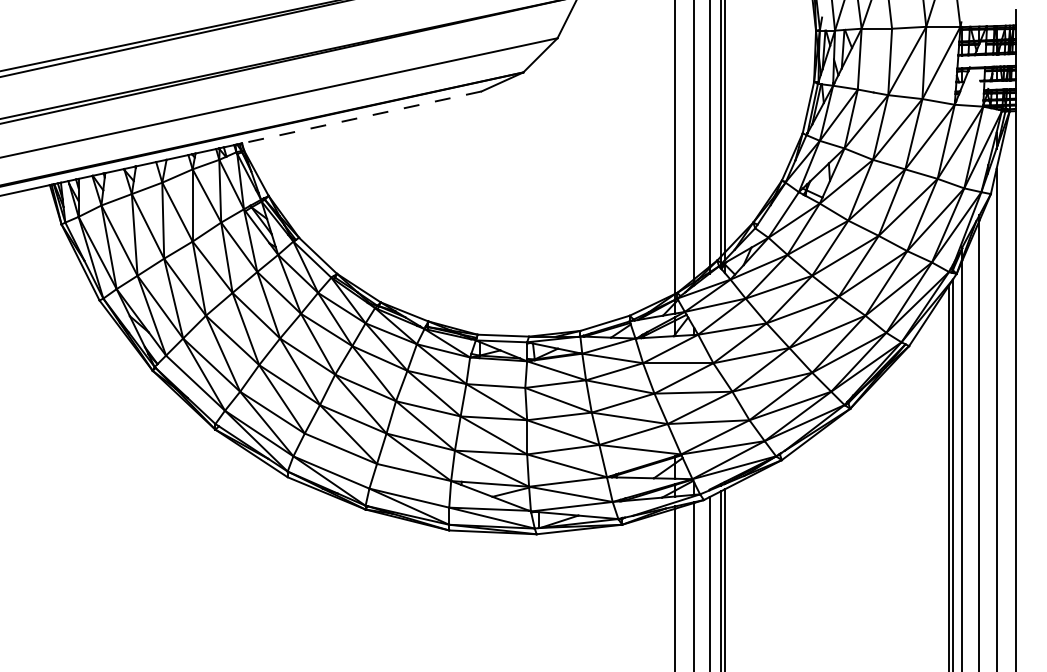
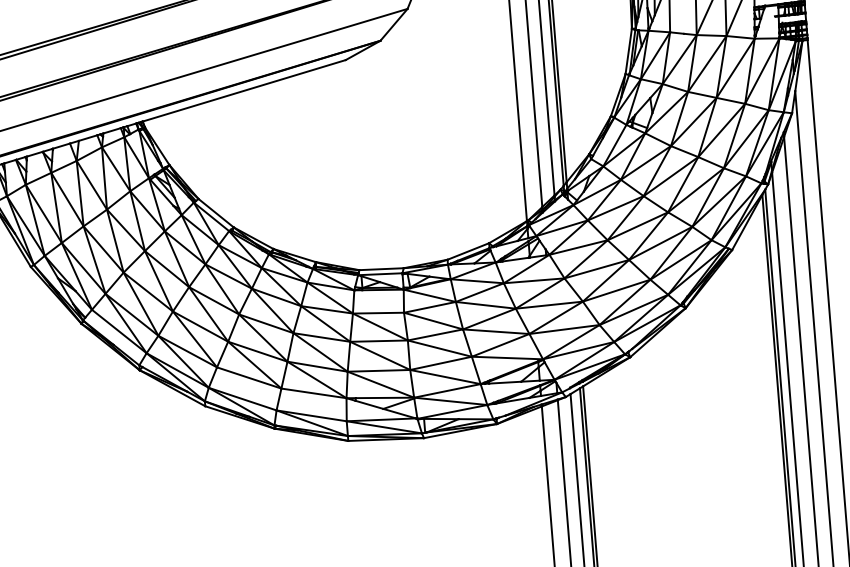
line: (361, 117) -> (243, 90), dashed -> solid

